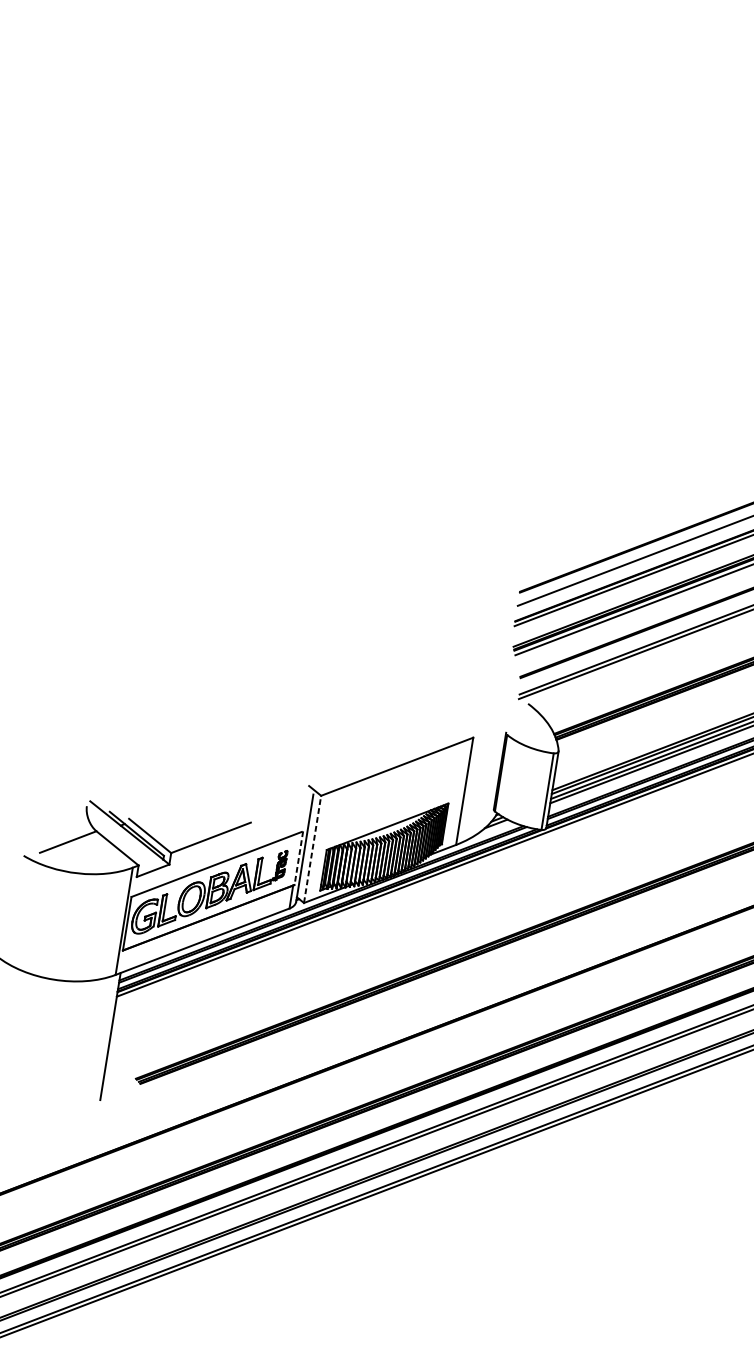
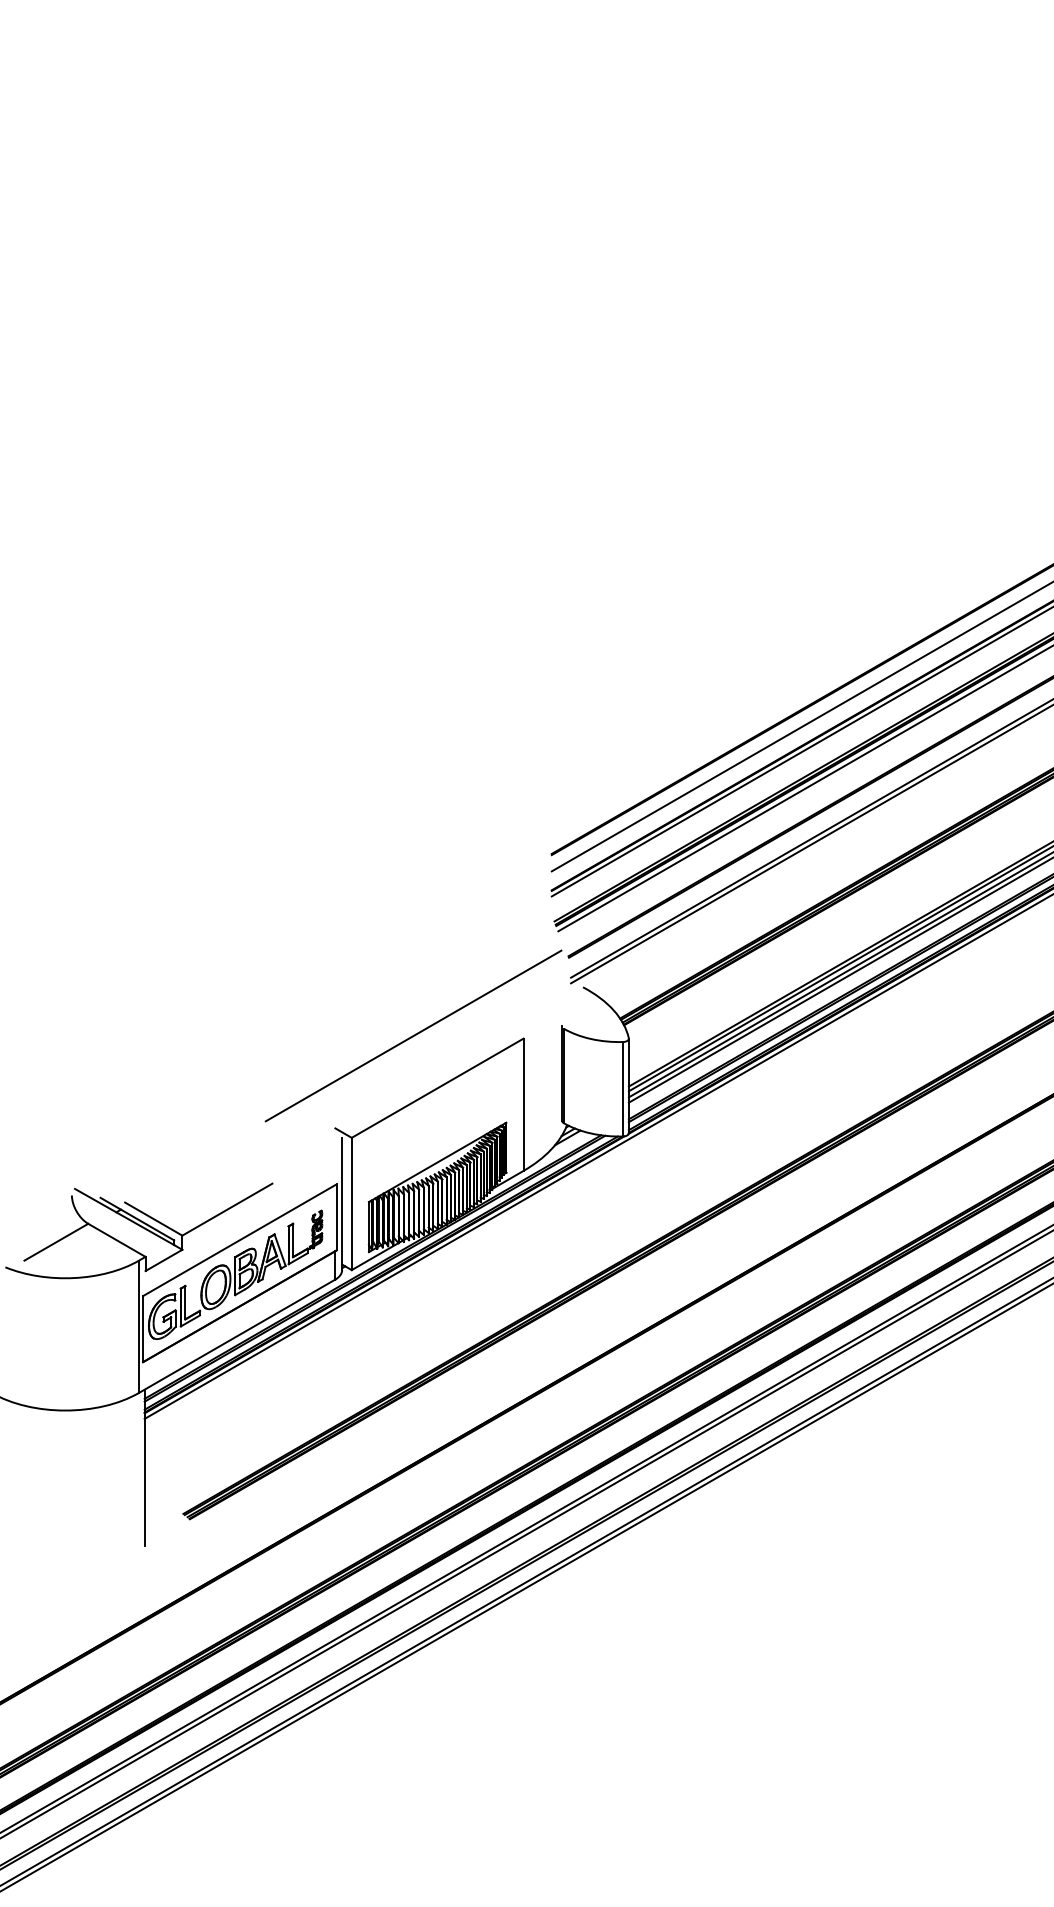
line: (384, 720) -> (413, 1035), added
line: (312, 848) -> (351, 1203), dashed -> solid
line: (298, 858) -> (336, 1217), dashed -> solid

